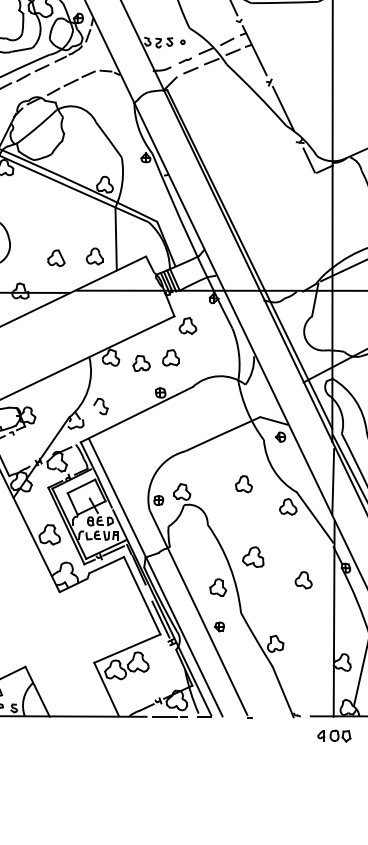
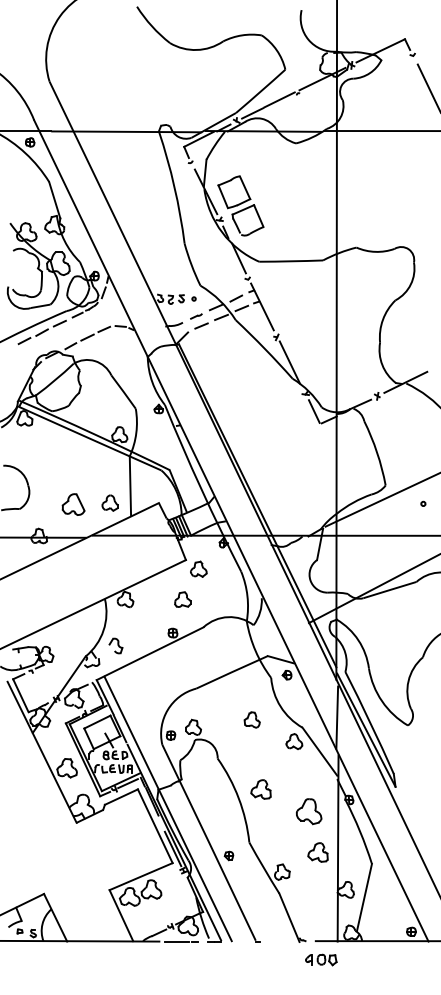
part: (56, 258) -> (73, 504), size x1.4
part: (141, 362) -> (154, 604), removed
part: (303, 580) -> (308, 811), size x1.6
part: (218, 587) -> (227, 818), removed
part: (312, 623) -> (317, 852), added
part: (334, 735) -> (321, 959), moved

